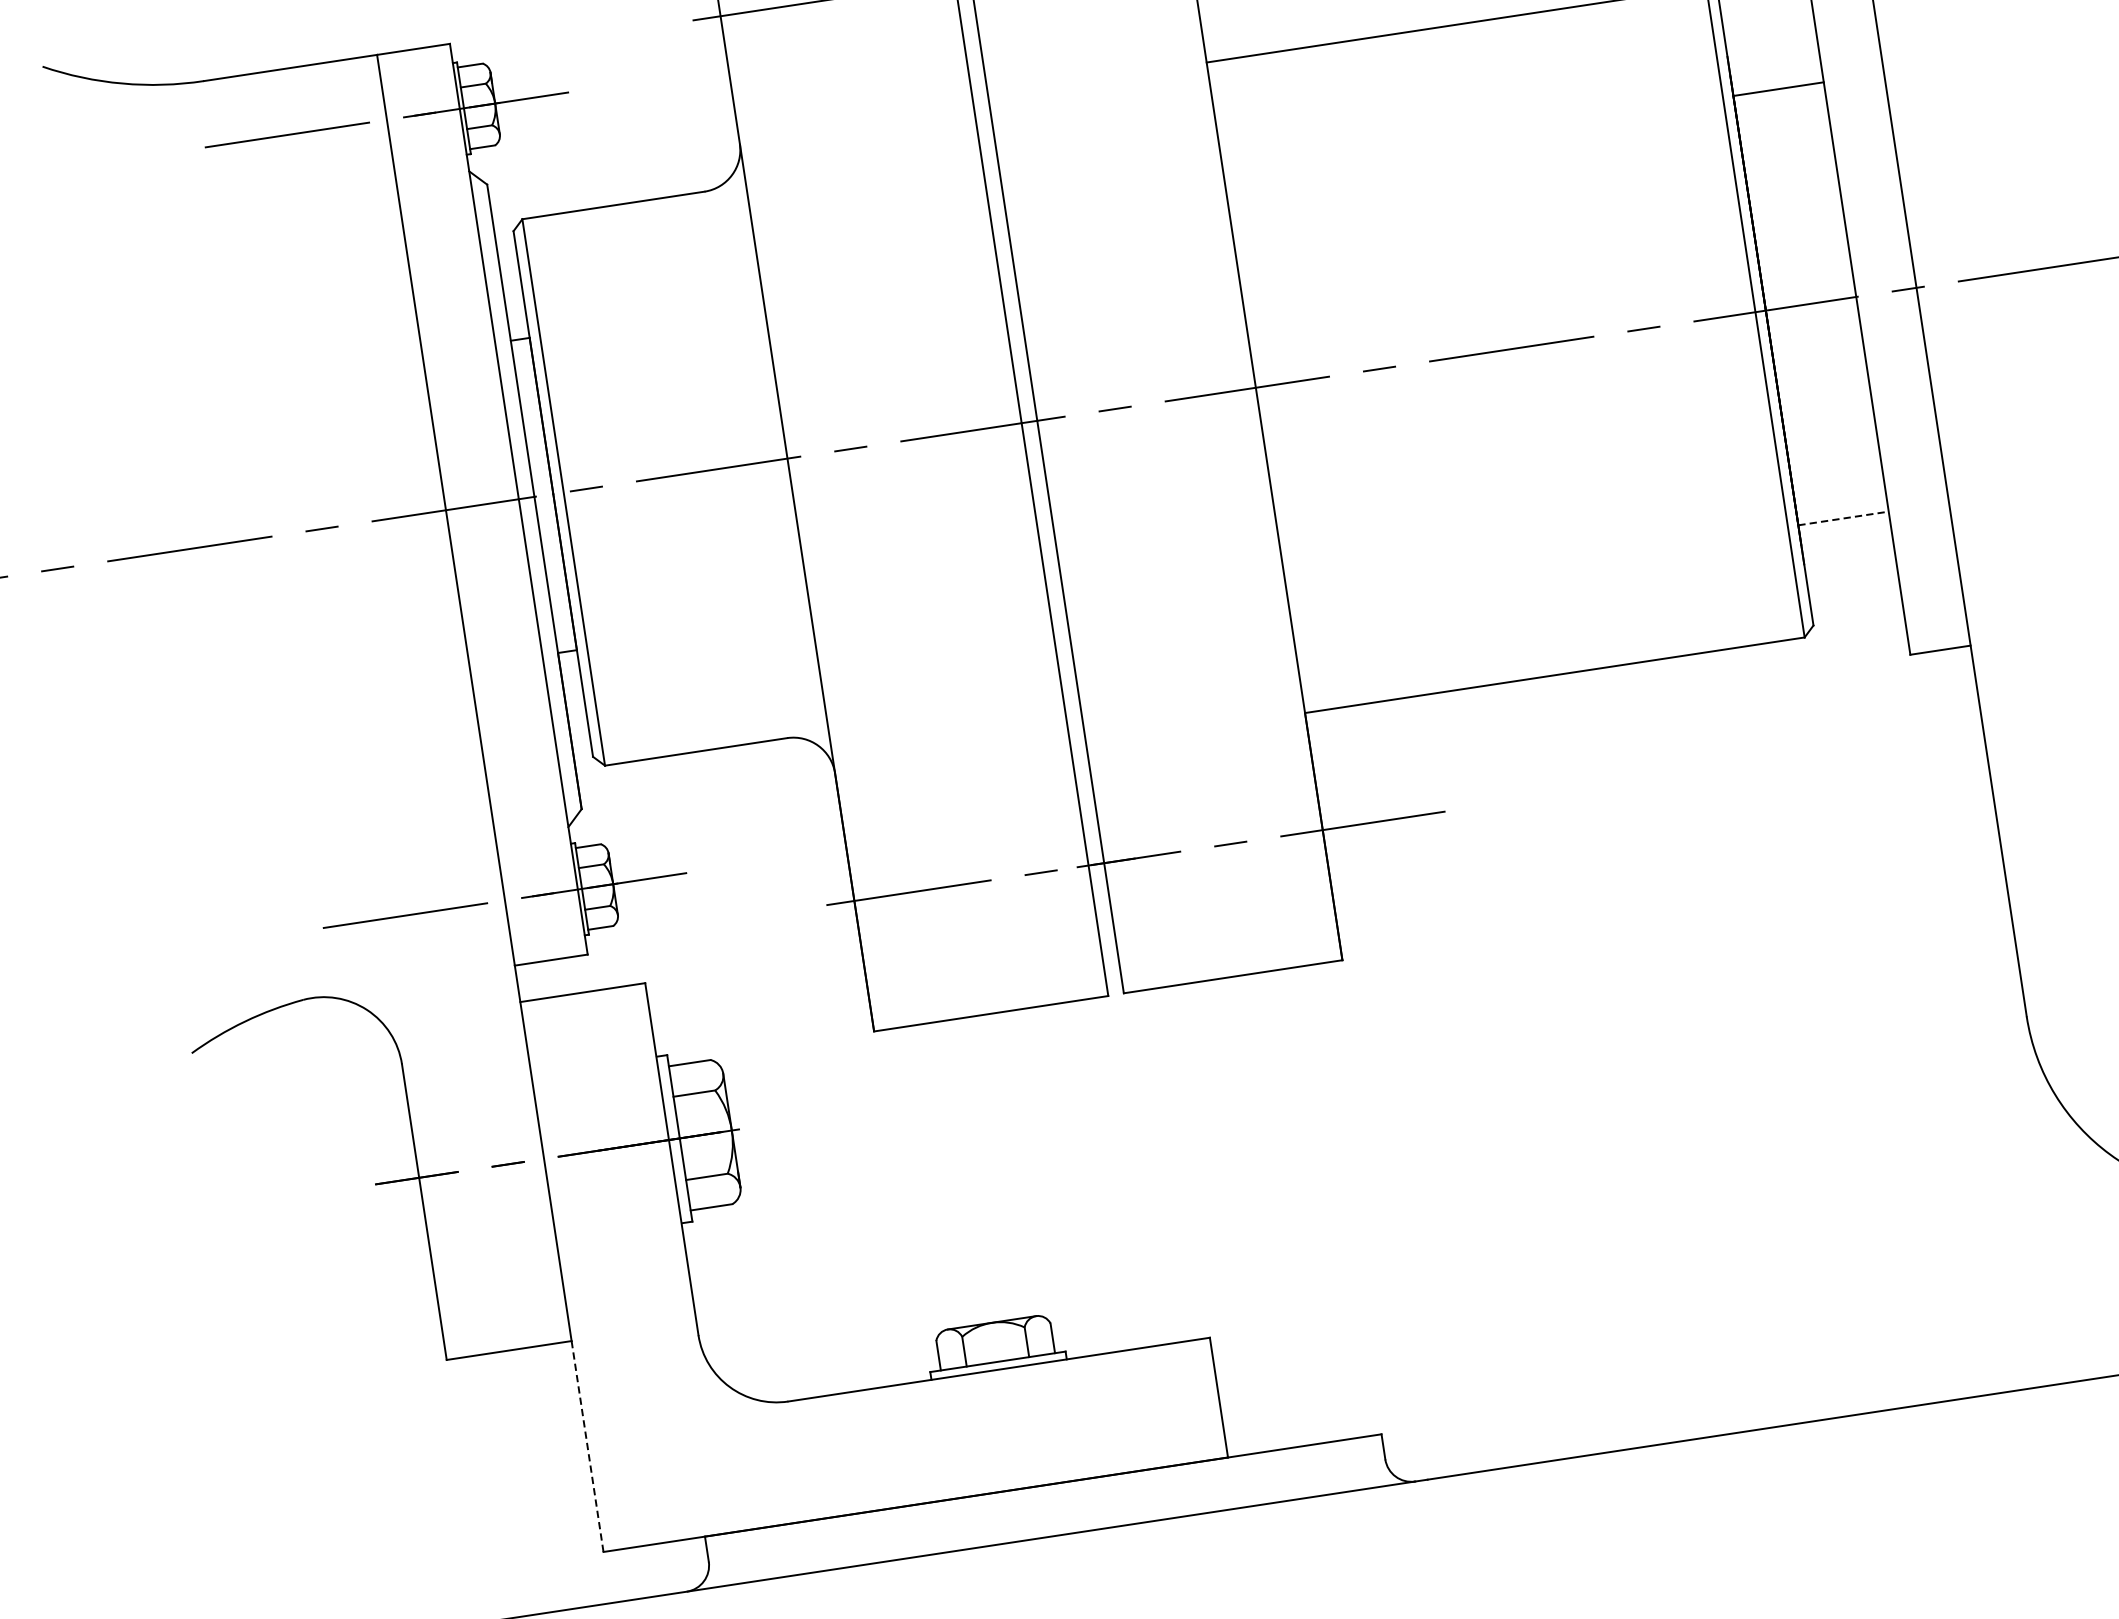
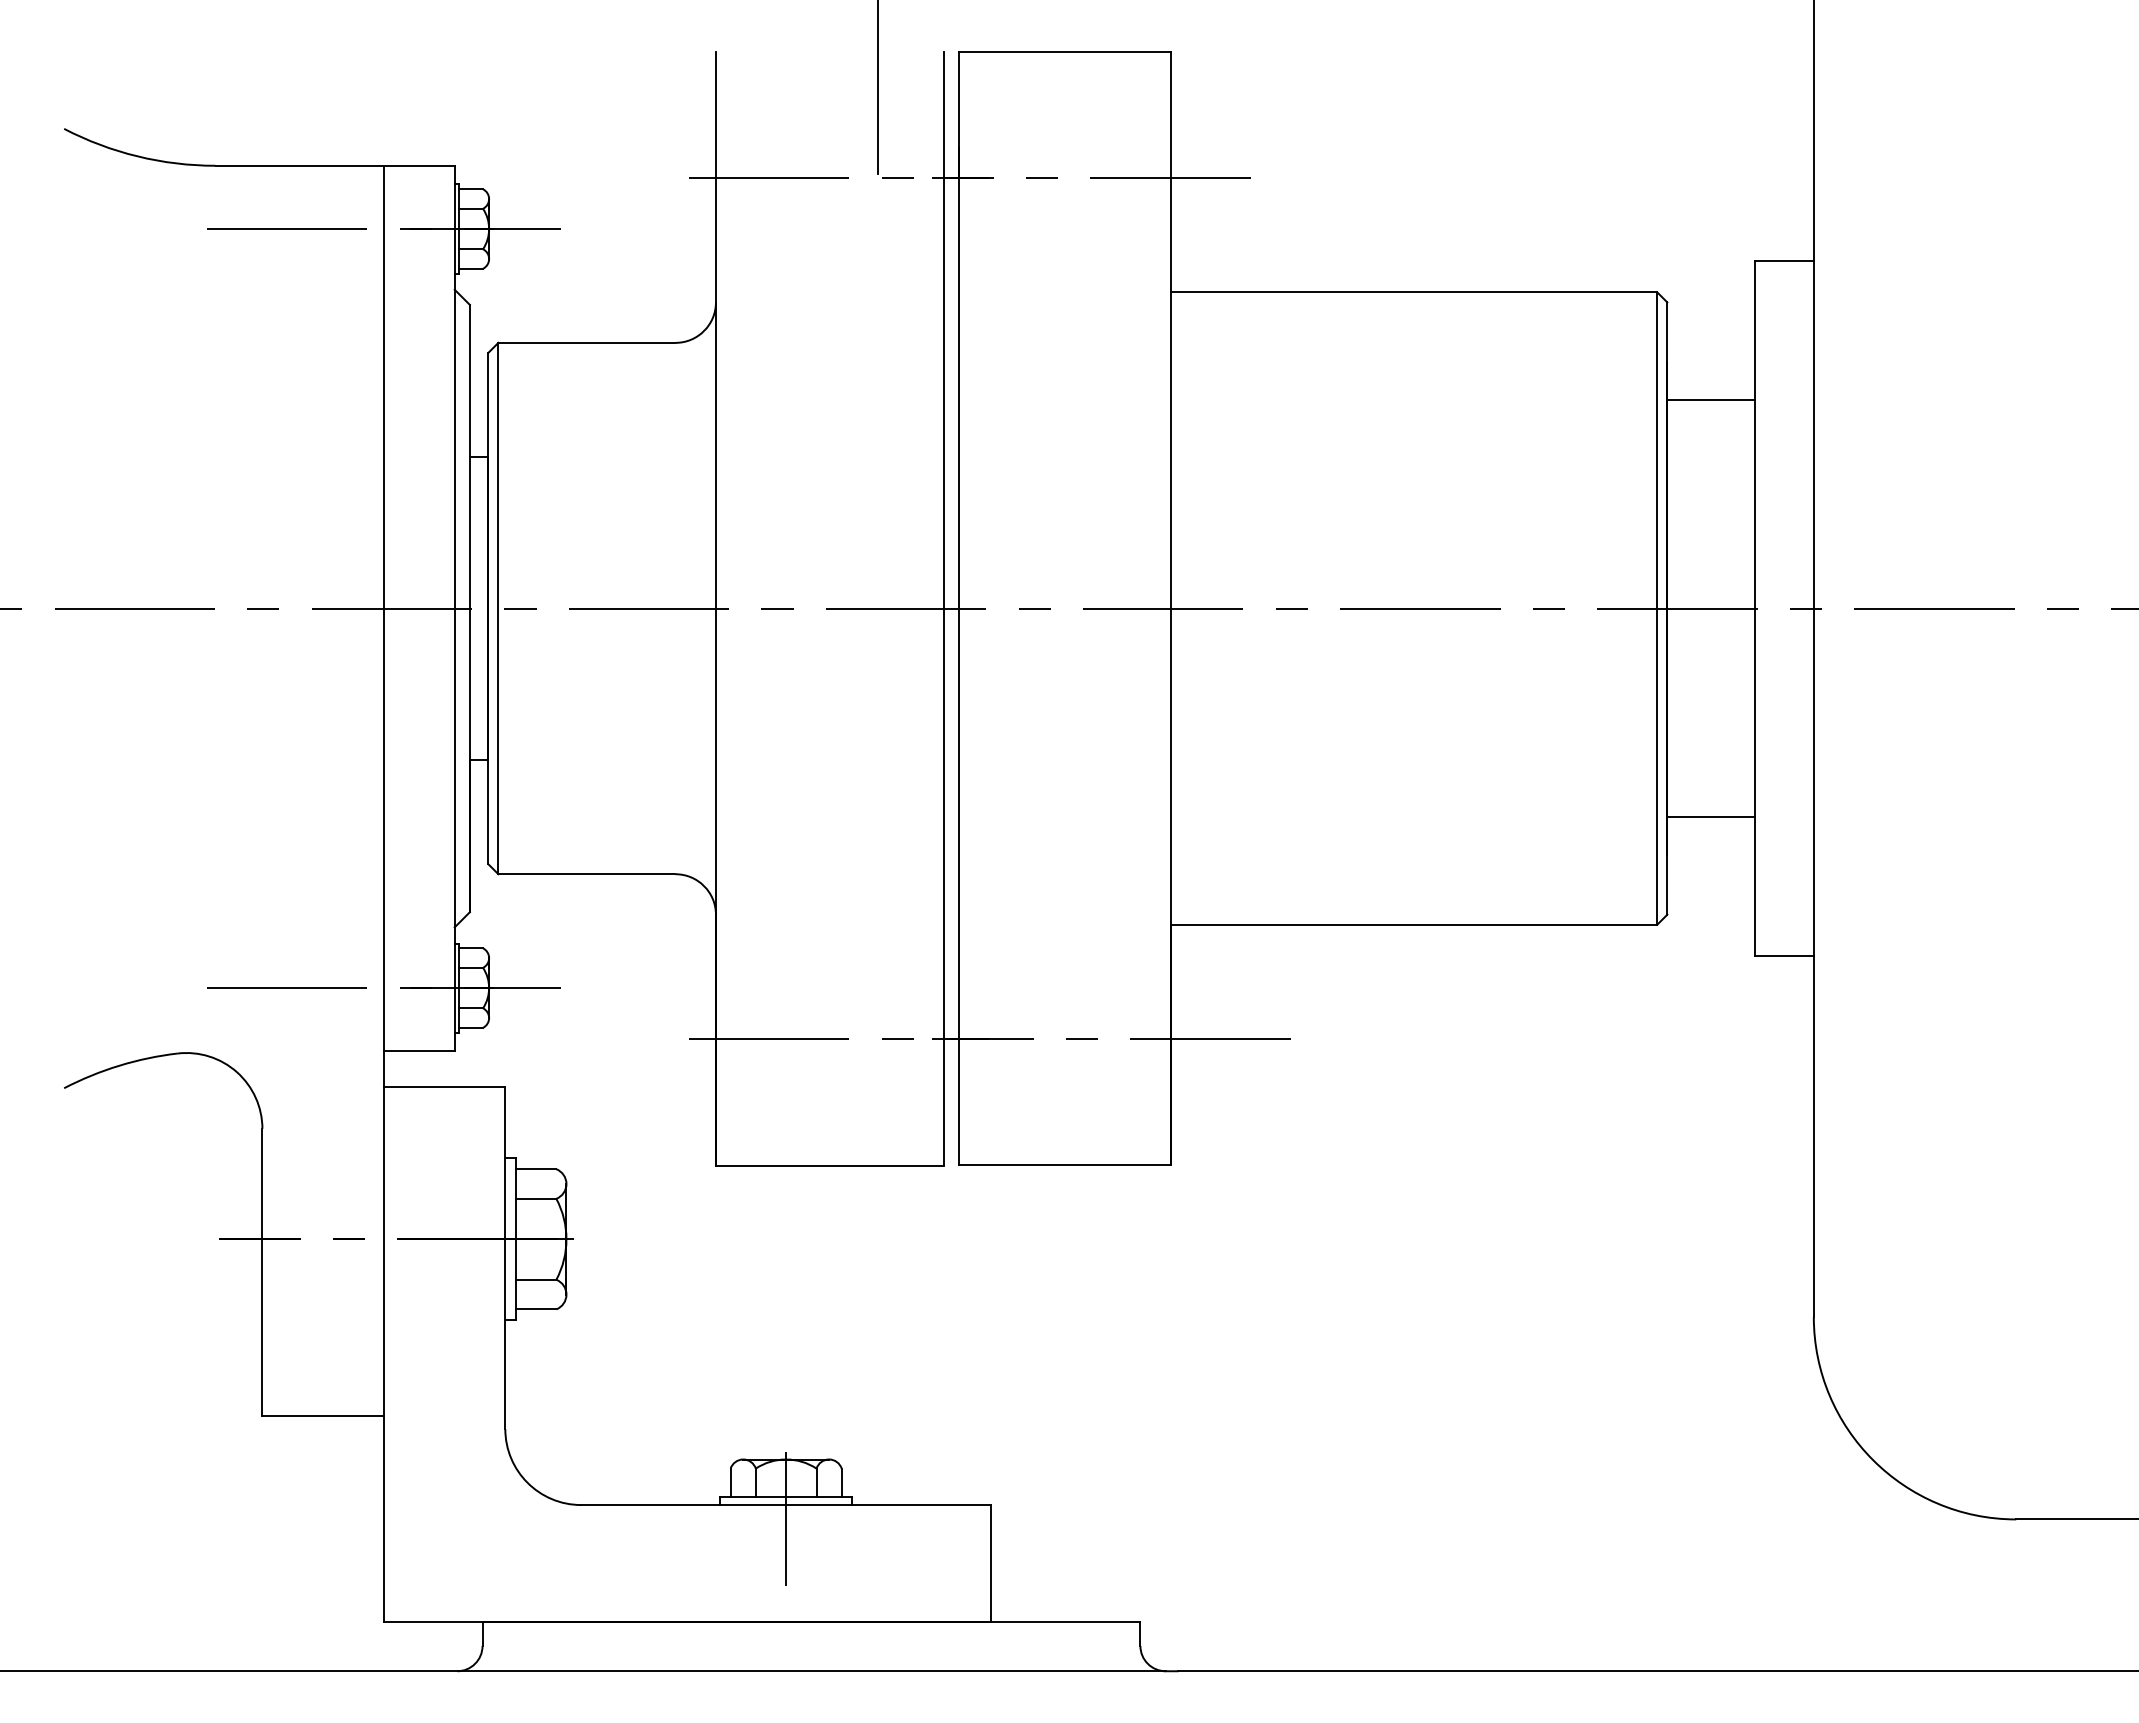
line: (1843, 518) -> (1711, 817), dashed -> solid
line: (1001, 1384) -> (786, 1519), added
line: (587, 1446) -> (383, 1518), dashed -> solid

